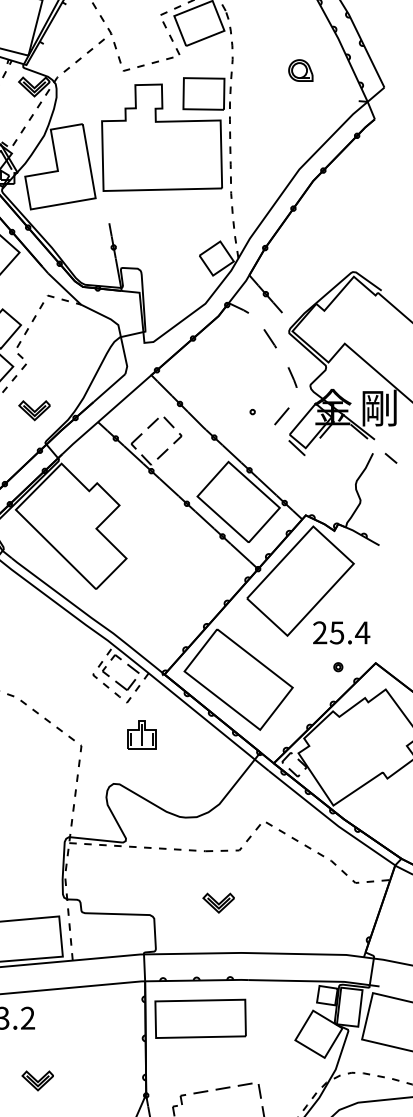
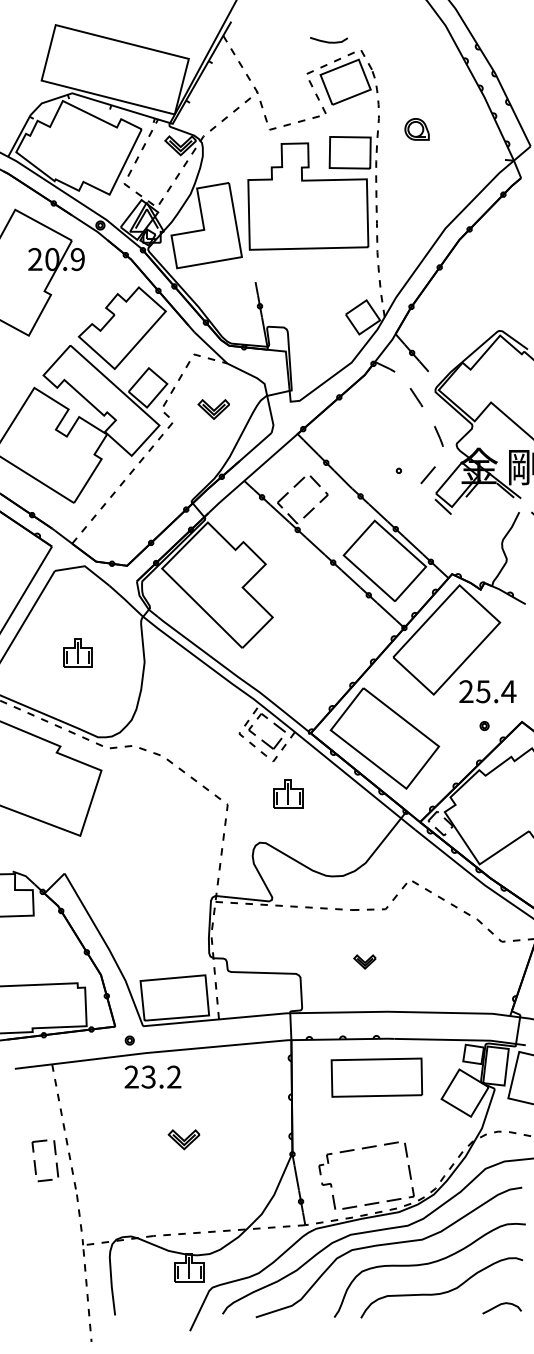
part: (300, 70) -> (416, 129), moved
part: (34, 410) -> (213, 409), moved
part: (218, 902) -> (364, 961), size x0.7
part: (200, 1018) -> (376, 1077), moved

